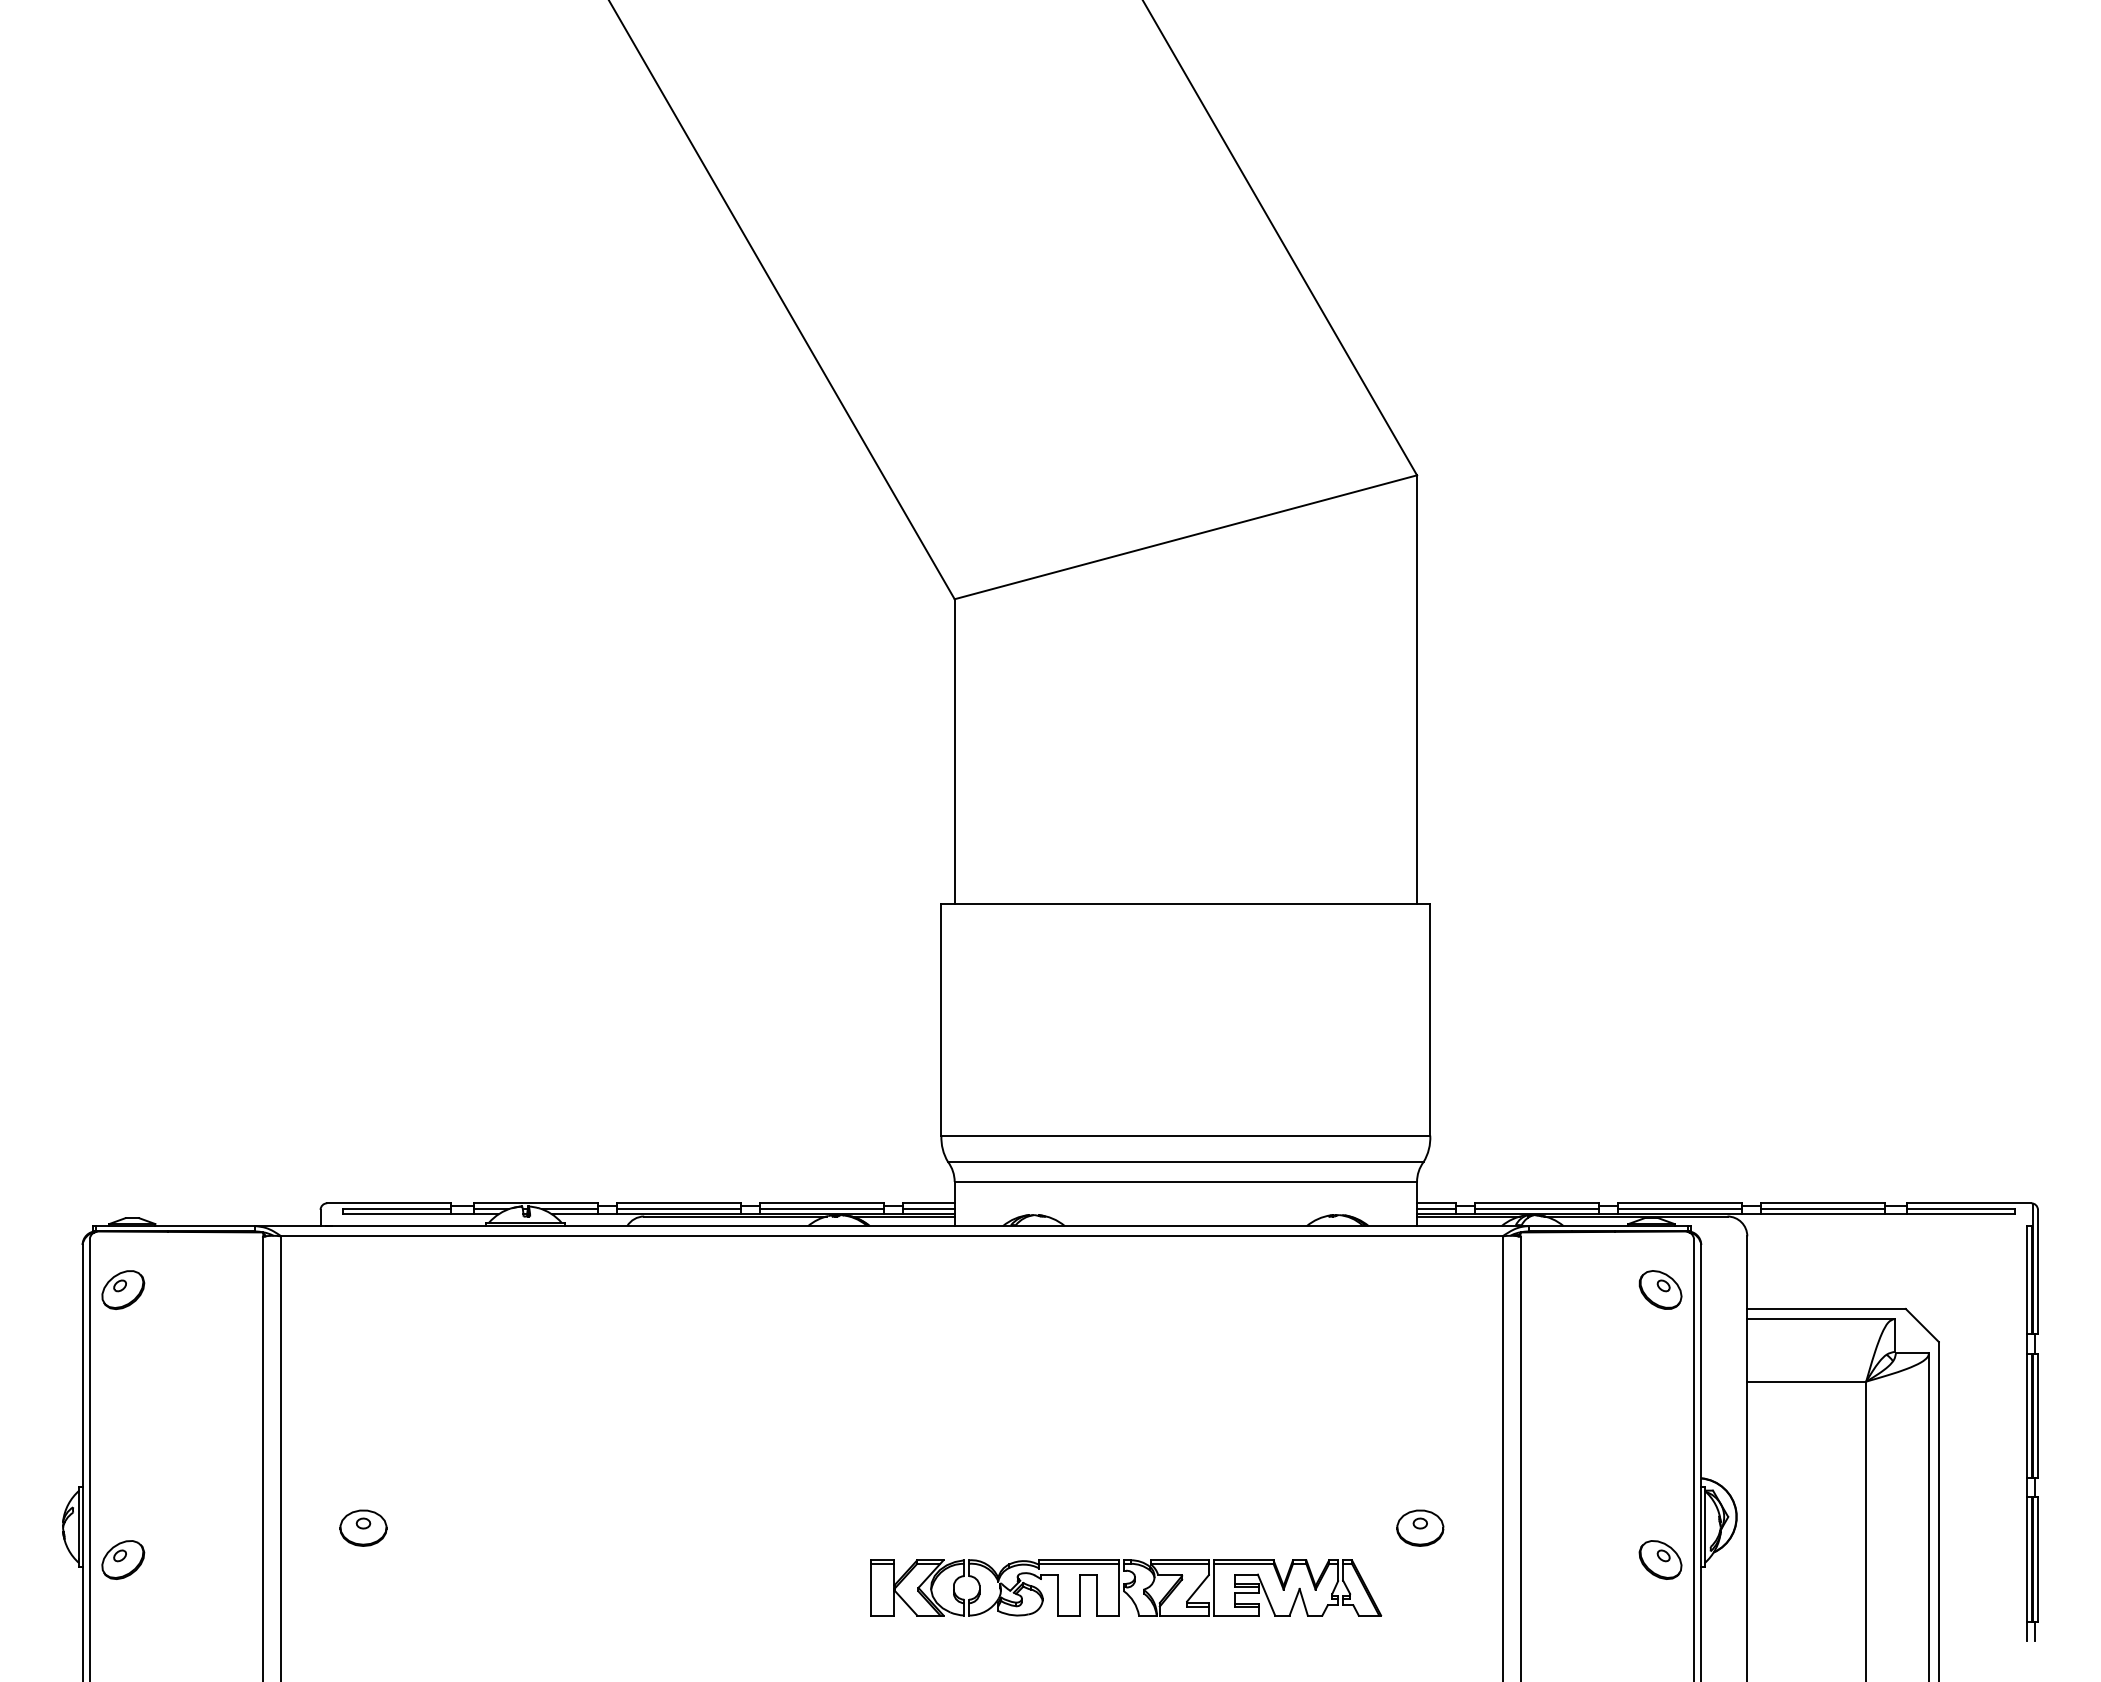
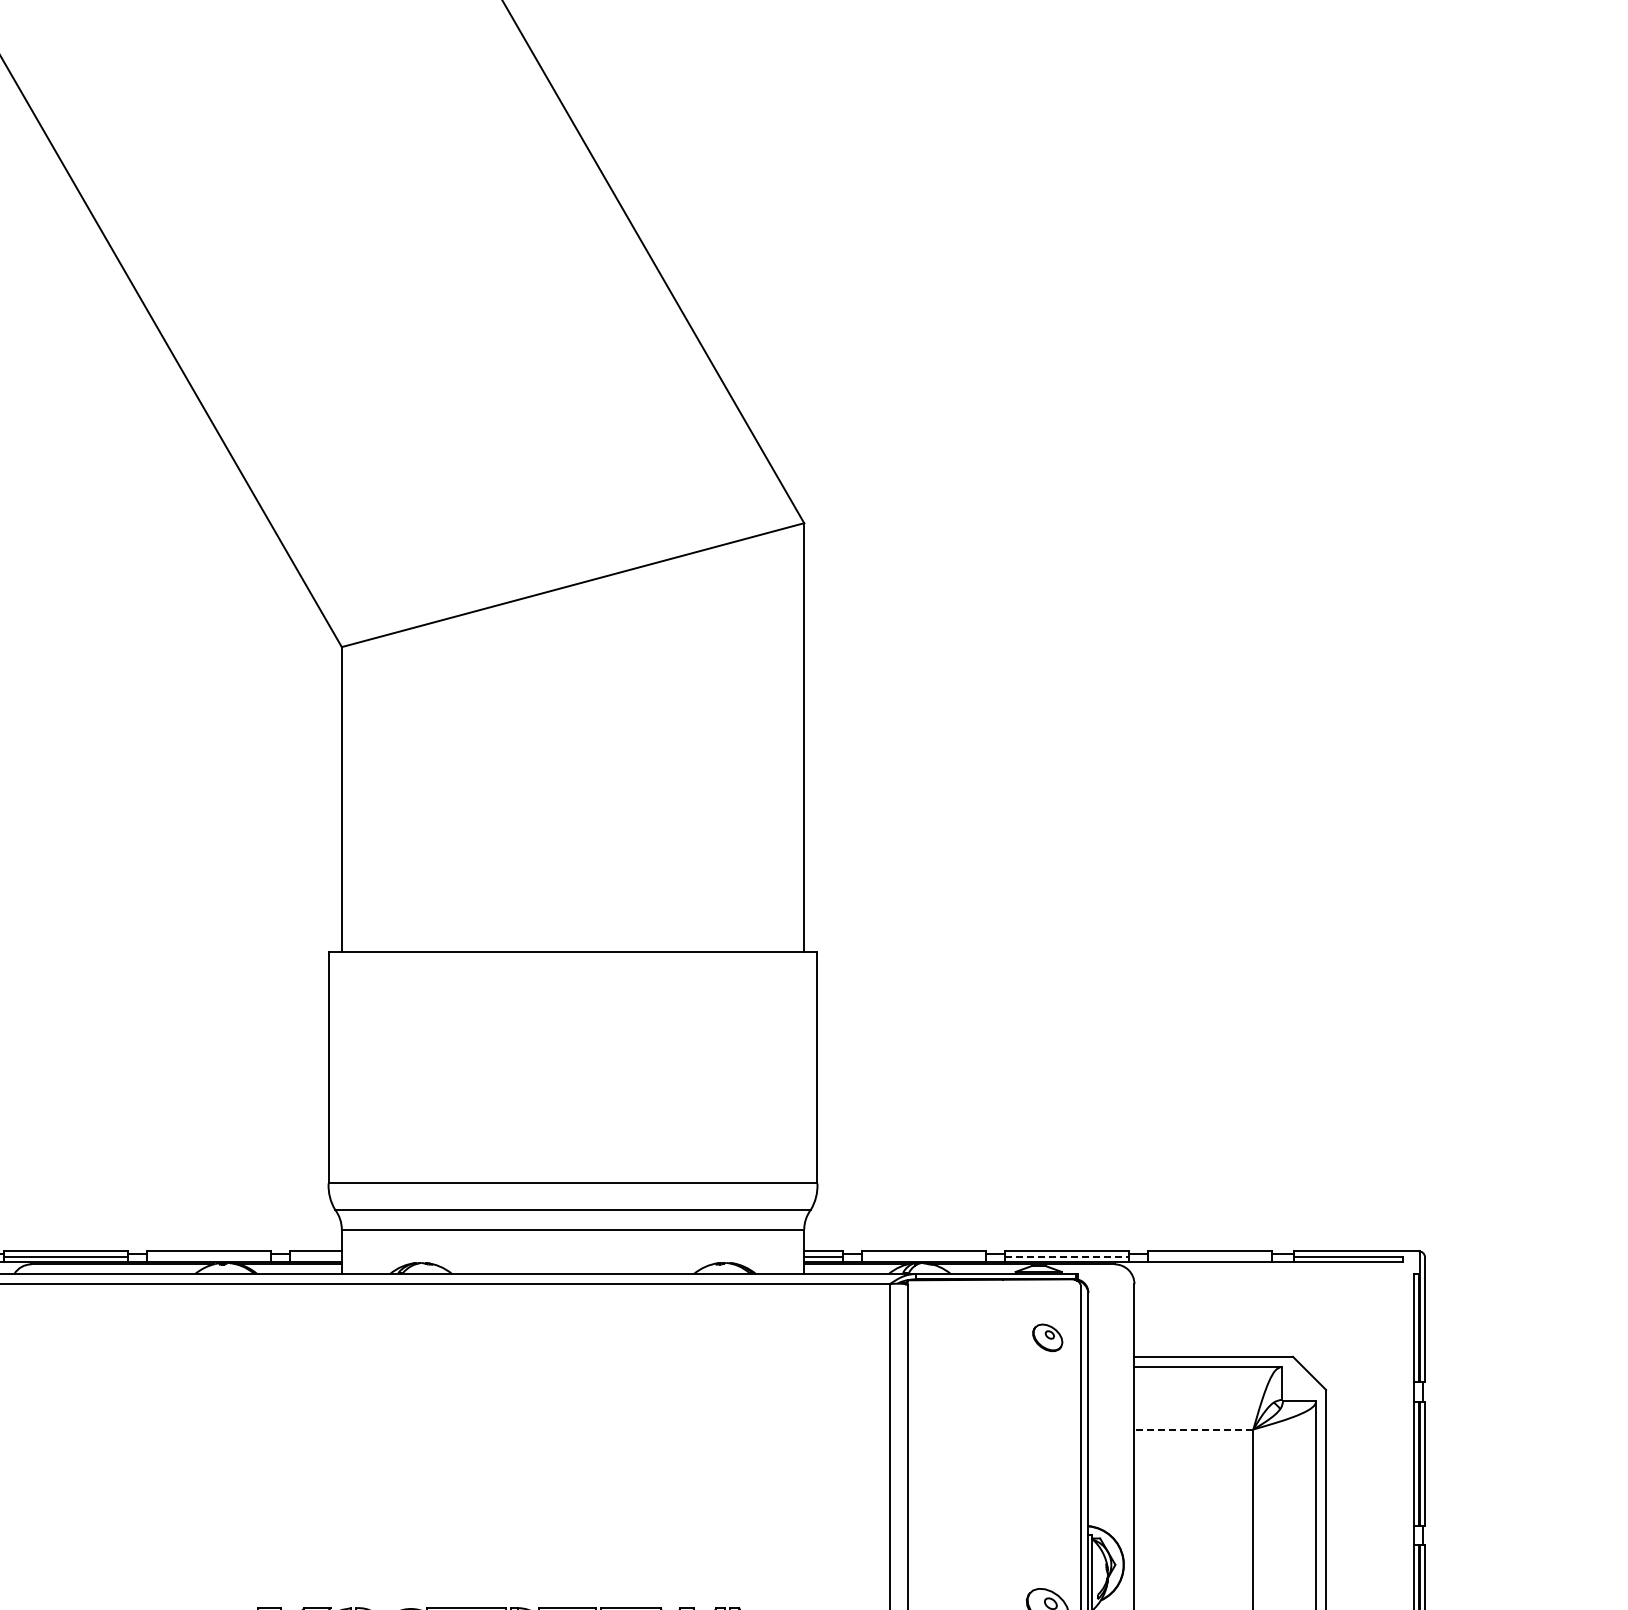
line: (821, 1209) -> (208, 1257), removed
line: (928, 1209) -> (315, 1257), removed
line: (1536, 1209) -> (923, 1257), removed
line: (1680, 1209) -> (1067, 1257), solid -> dashed
line: (1822, 1209) -> (1209, 1257), removed
part: (1660, 1289) -> (1047, 1337), size x0.7
line: (1806, 1381) -> (1193, 1429), solid -> dashed
part: (1420, 1527) -> (807, 1575), removed

